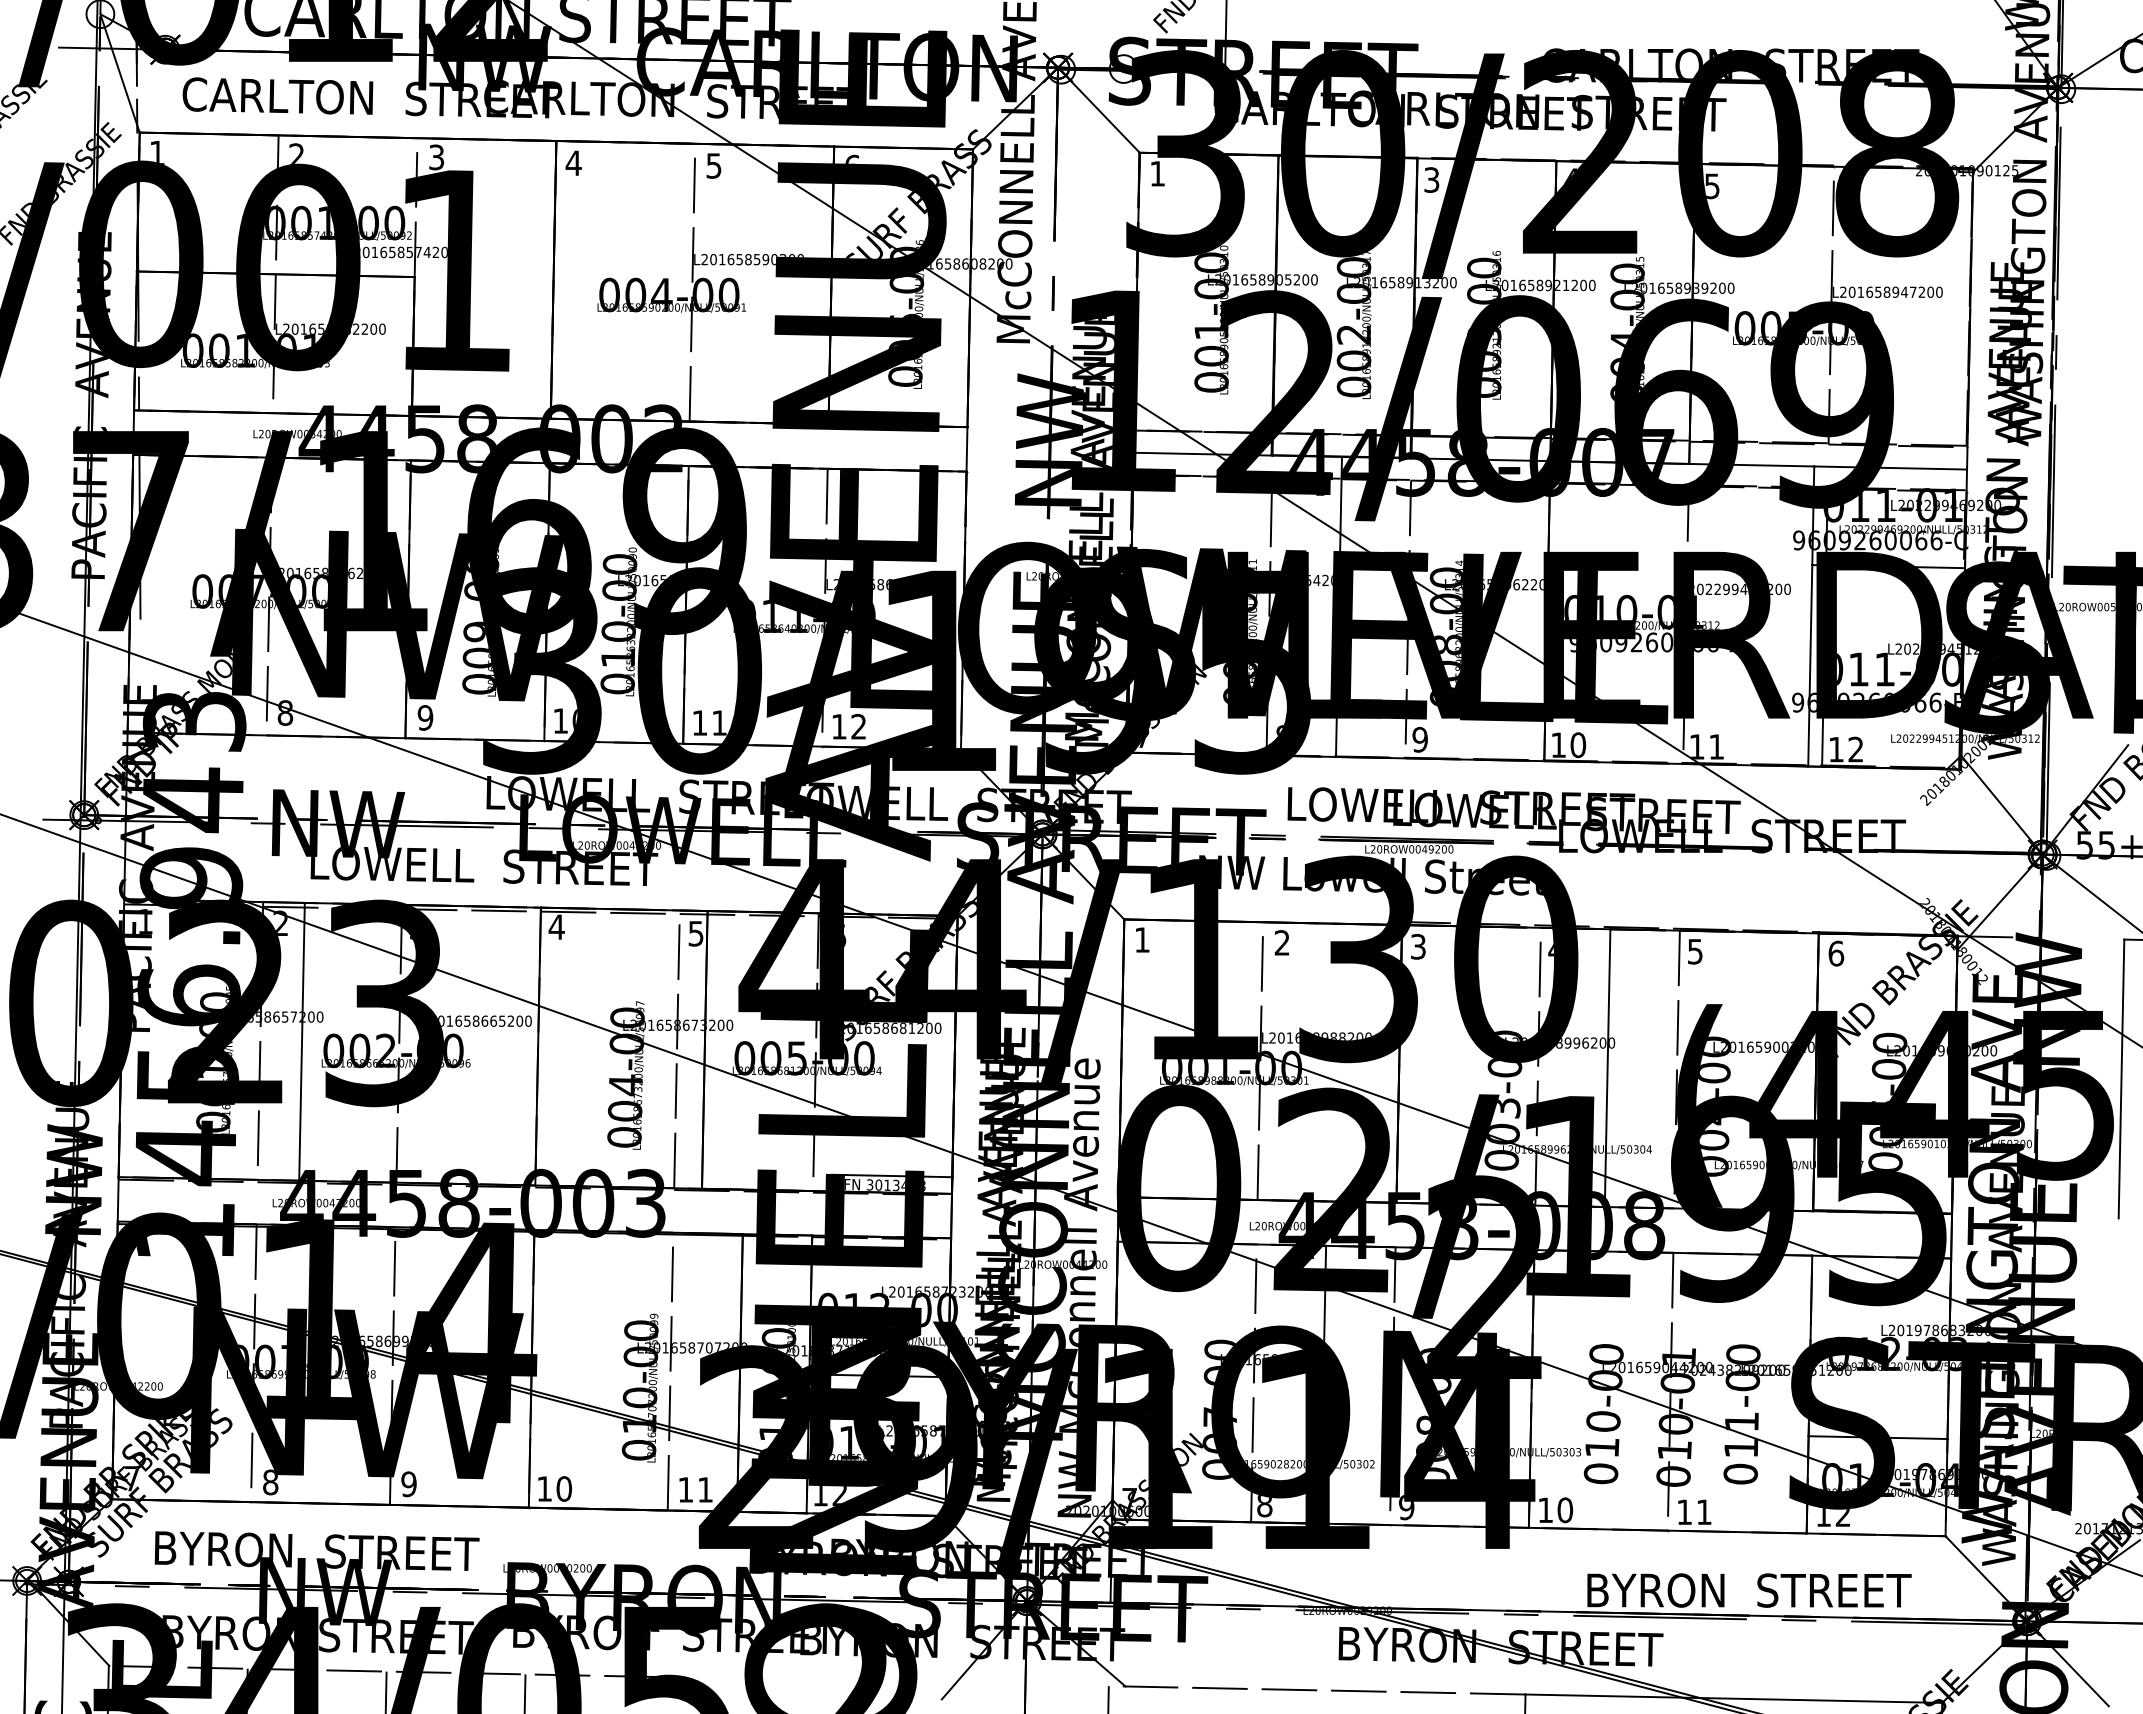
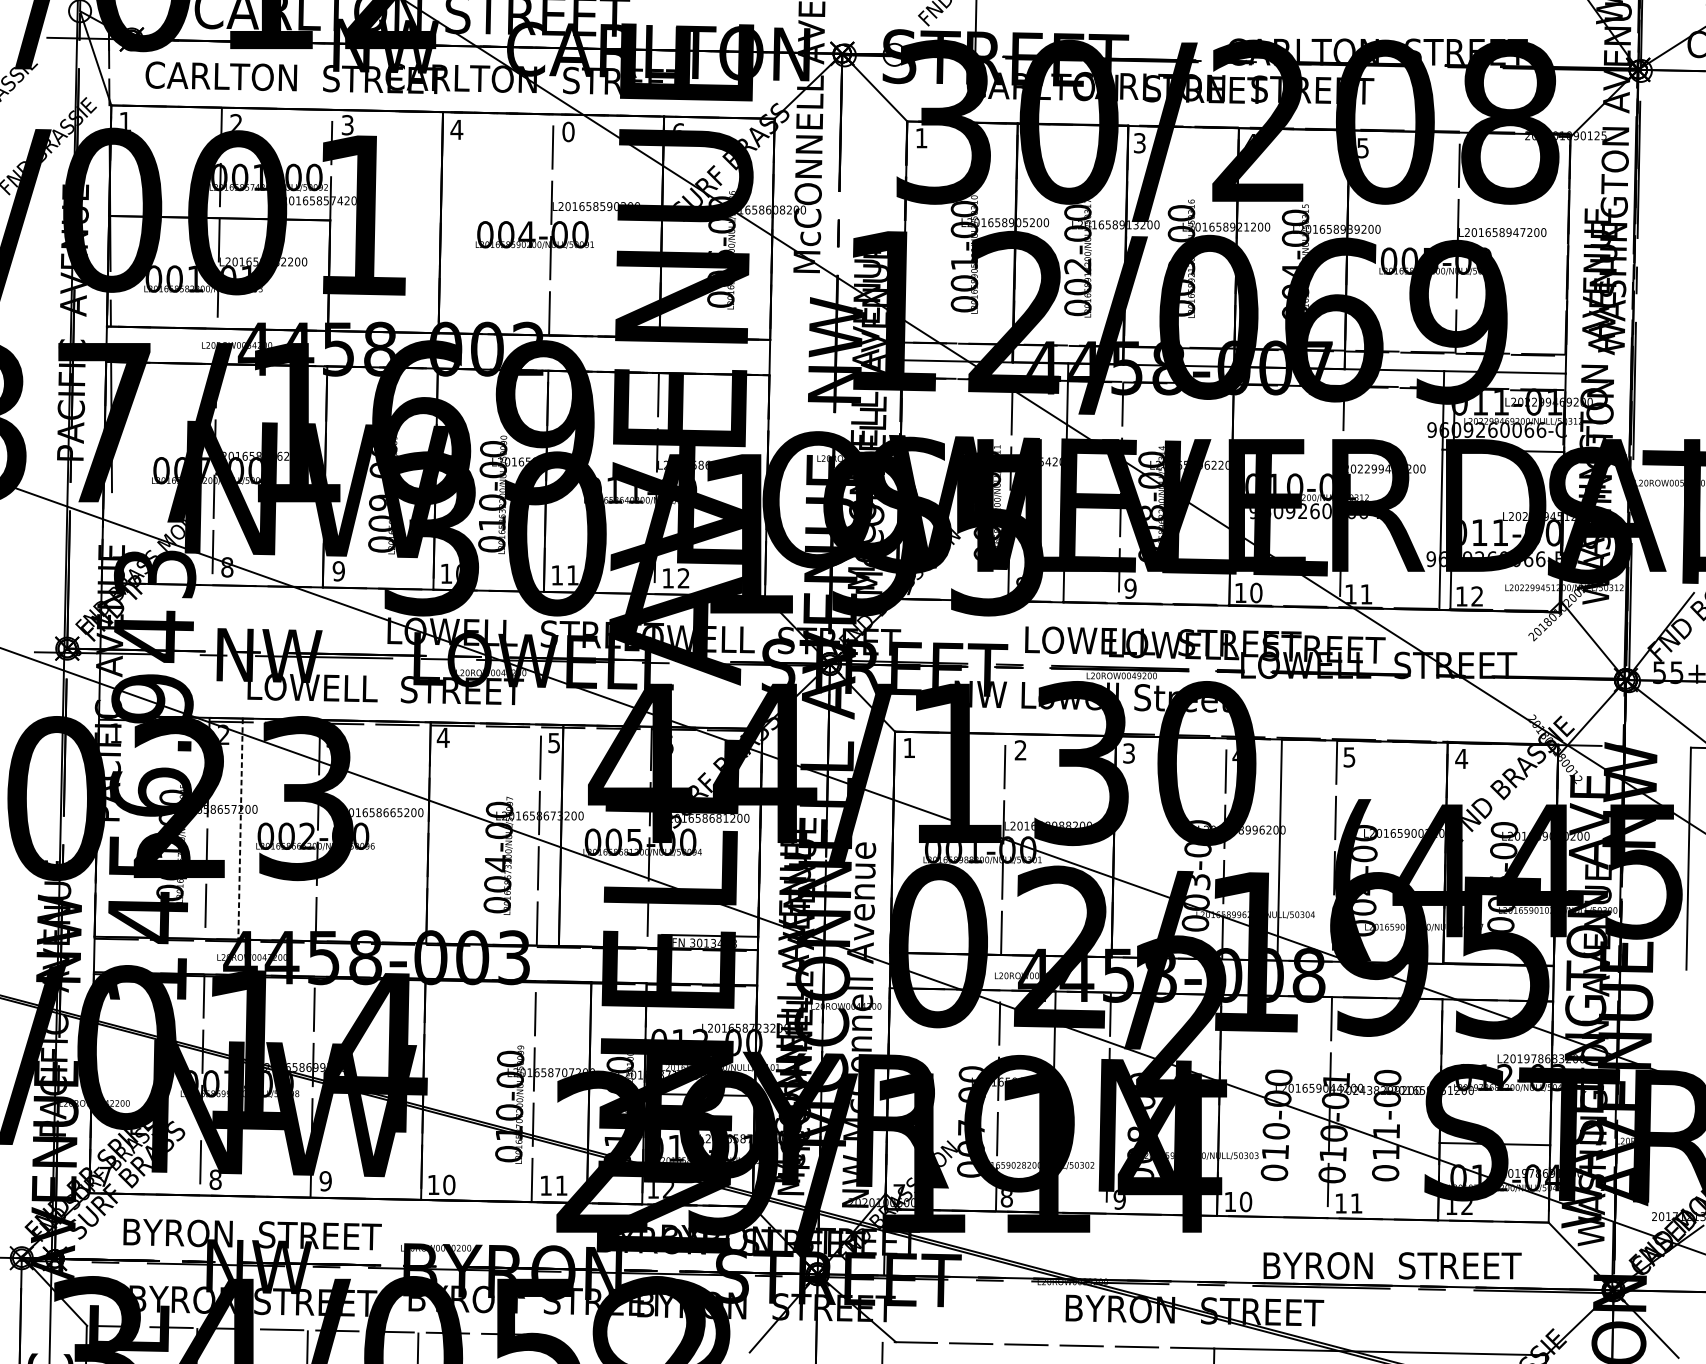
text: (713, 165) -> (568, 131), 5 -> 0
text: (1836, 953) -> (1461, 758), 6 -> 4
line: (302, 1041) -> (240, 828), solid -> dashed

